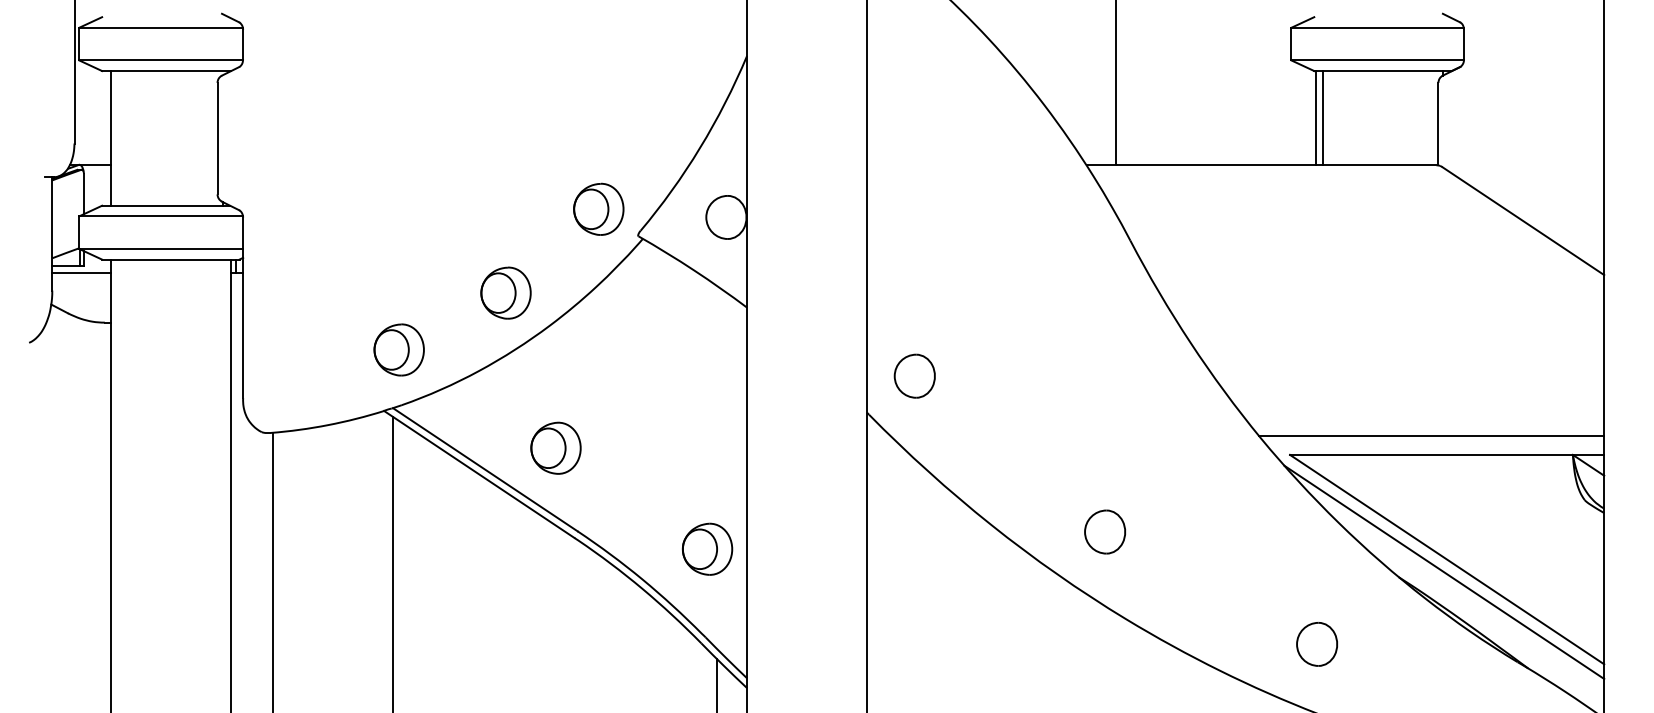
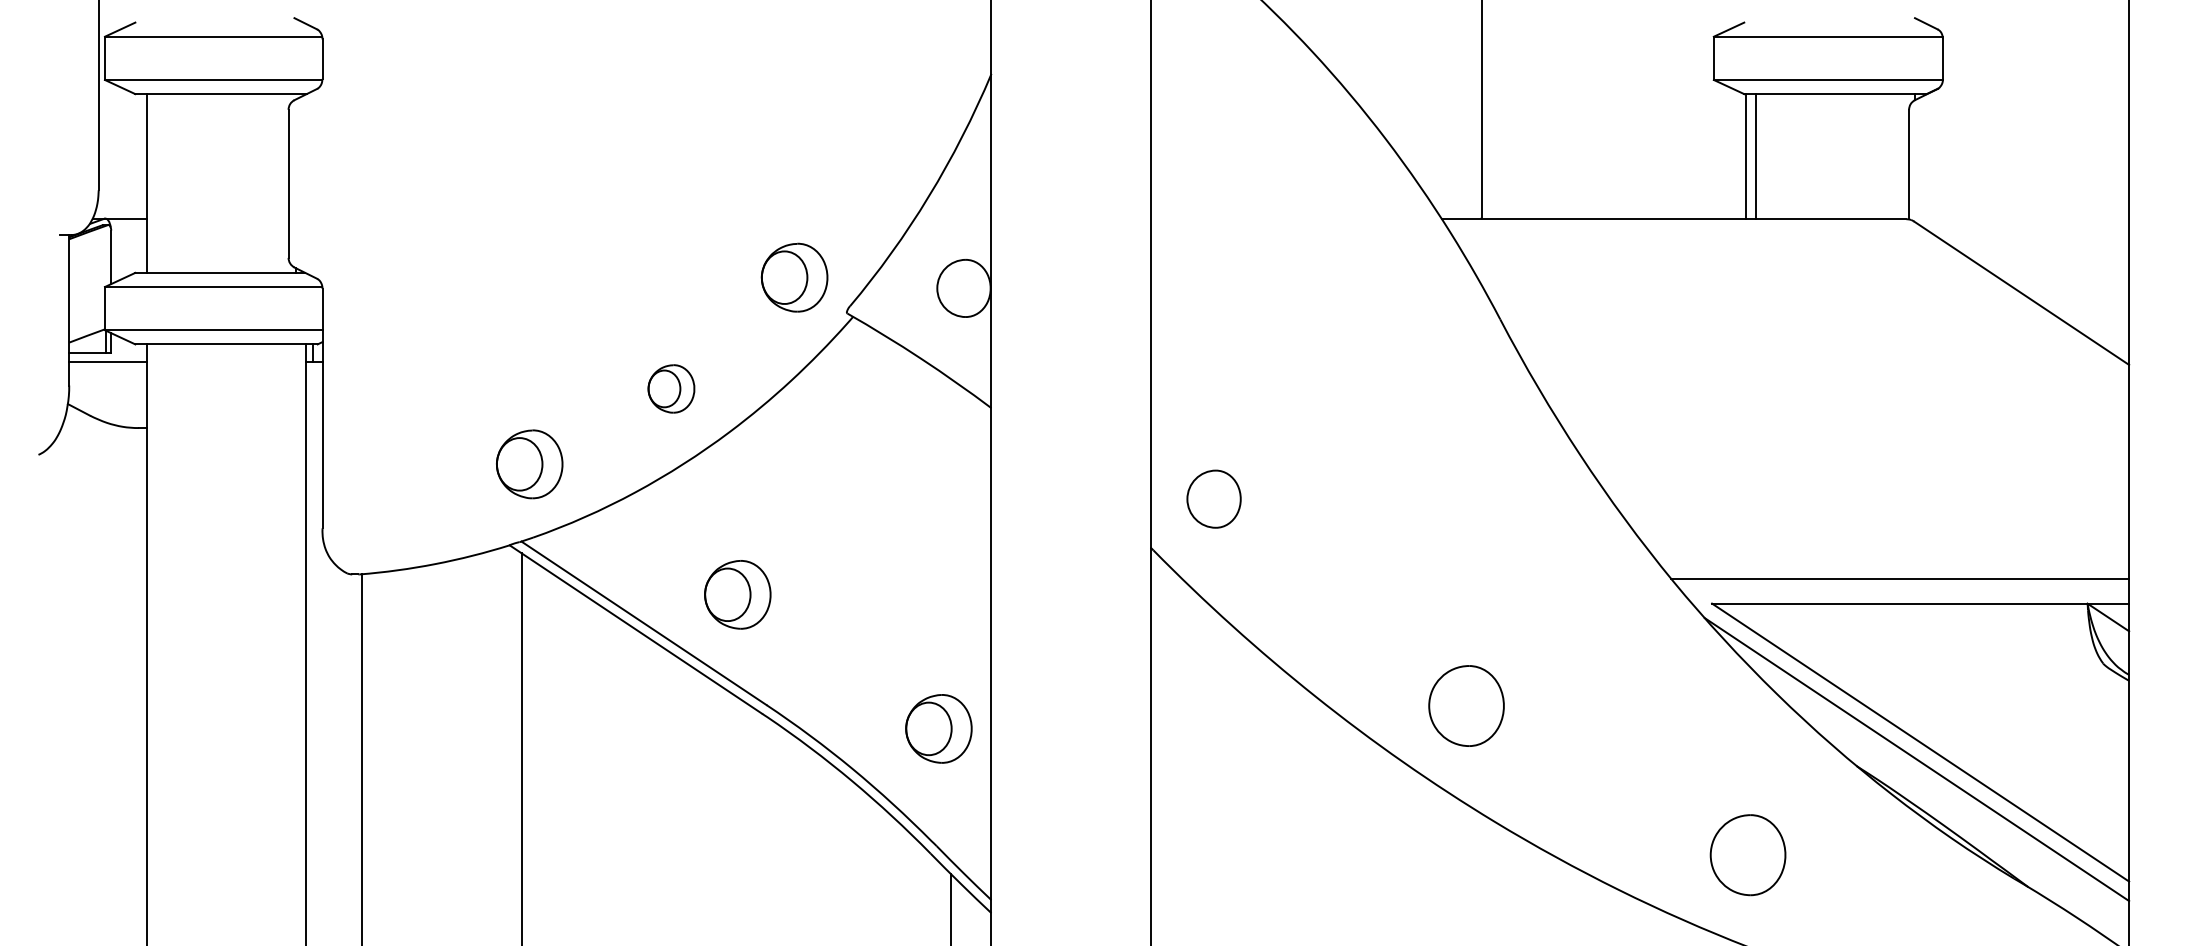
part: (506, 292) -> (671, 388), size x0.7
part: (1105, 531) -> (1466, 705), size x1.4
part: (1316, 643) -> (1747, 854), size x1.4

